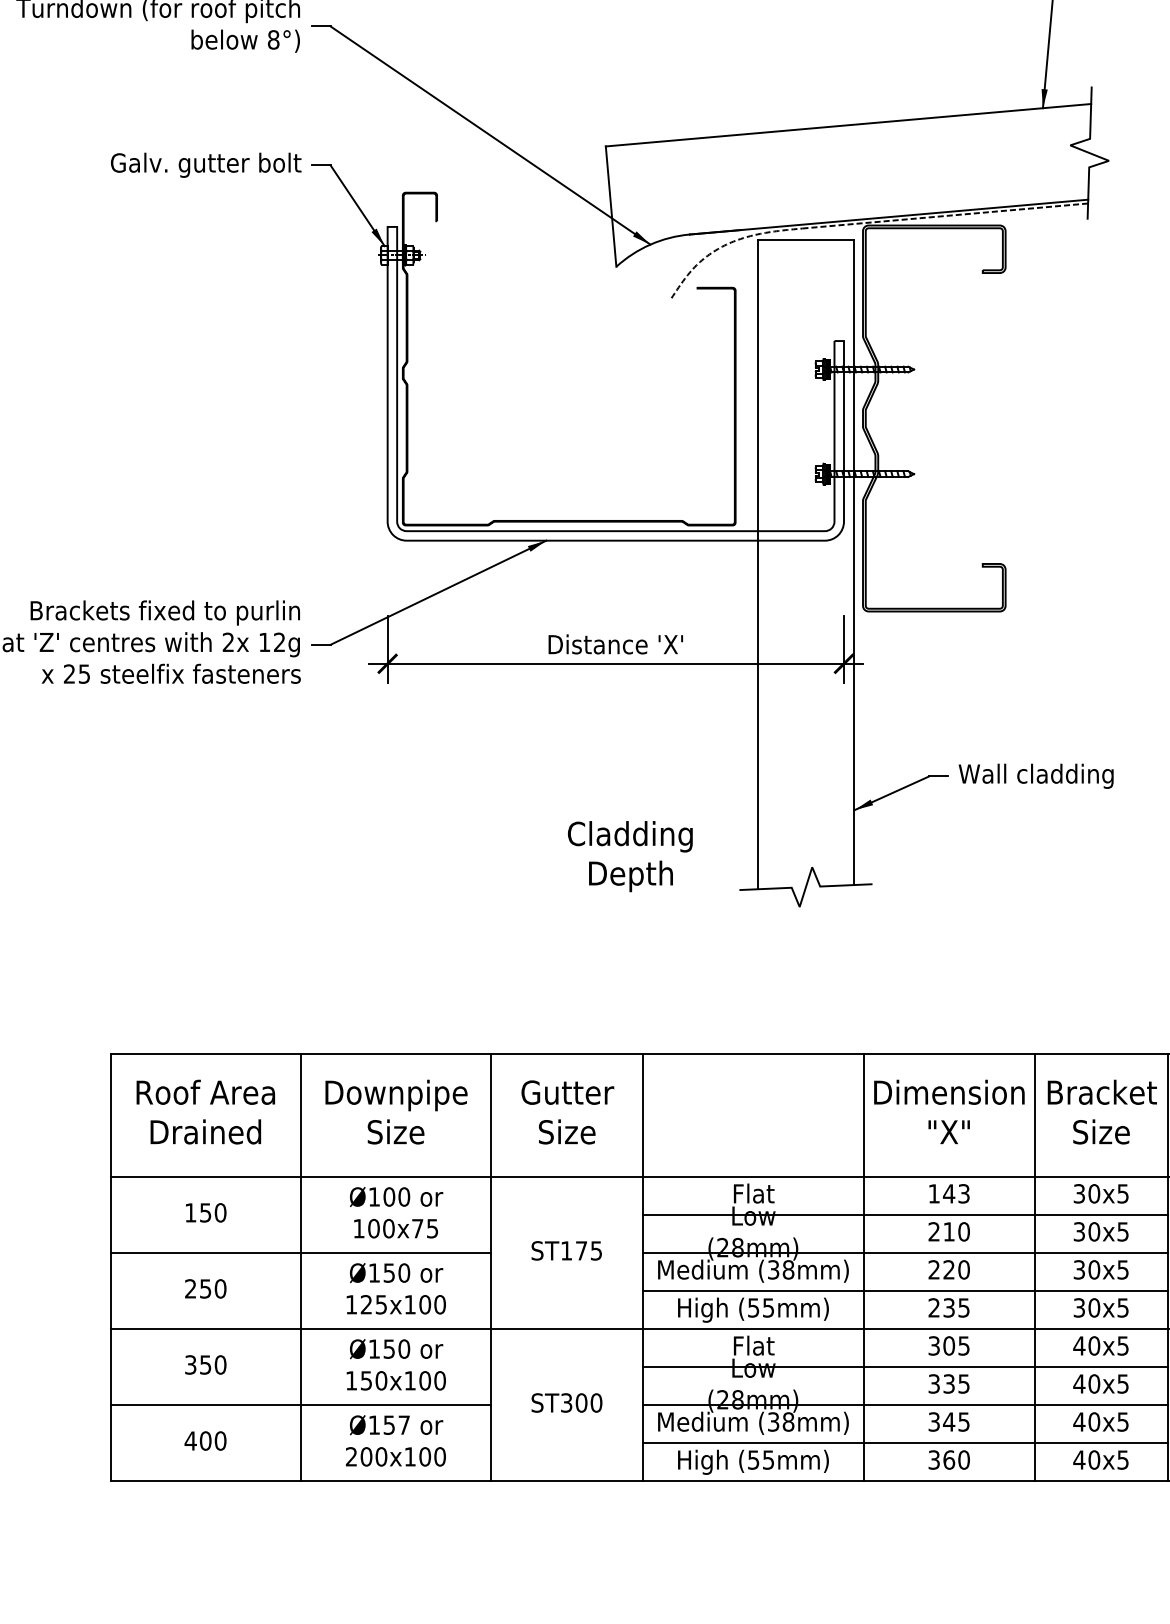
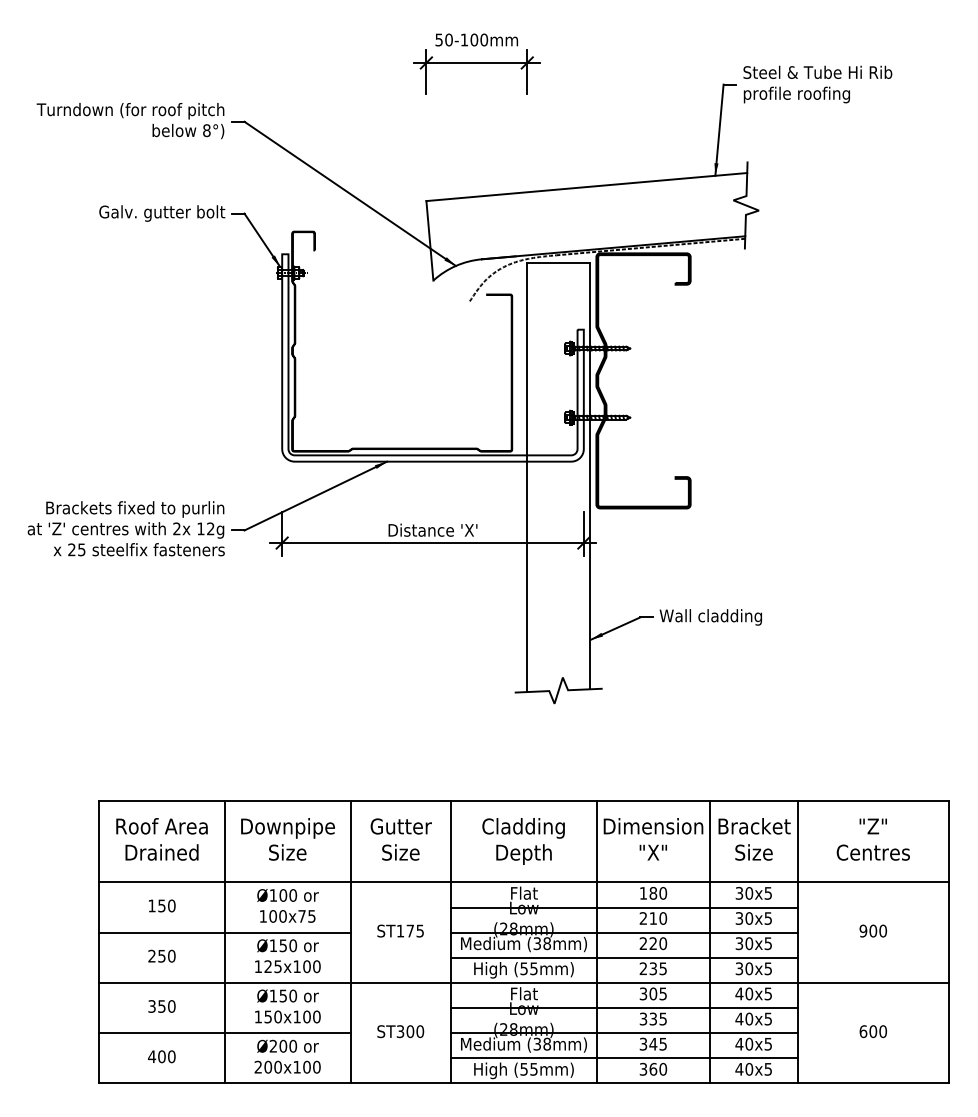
text: (630, 856) -> (523, 841), moved
text: (956, 1192) -> (658, 892), 143 -> 180
text: (389, 1423) -> (283, 1045), Ø157 -> Ø200

